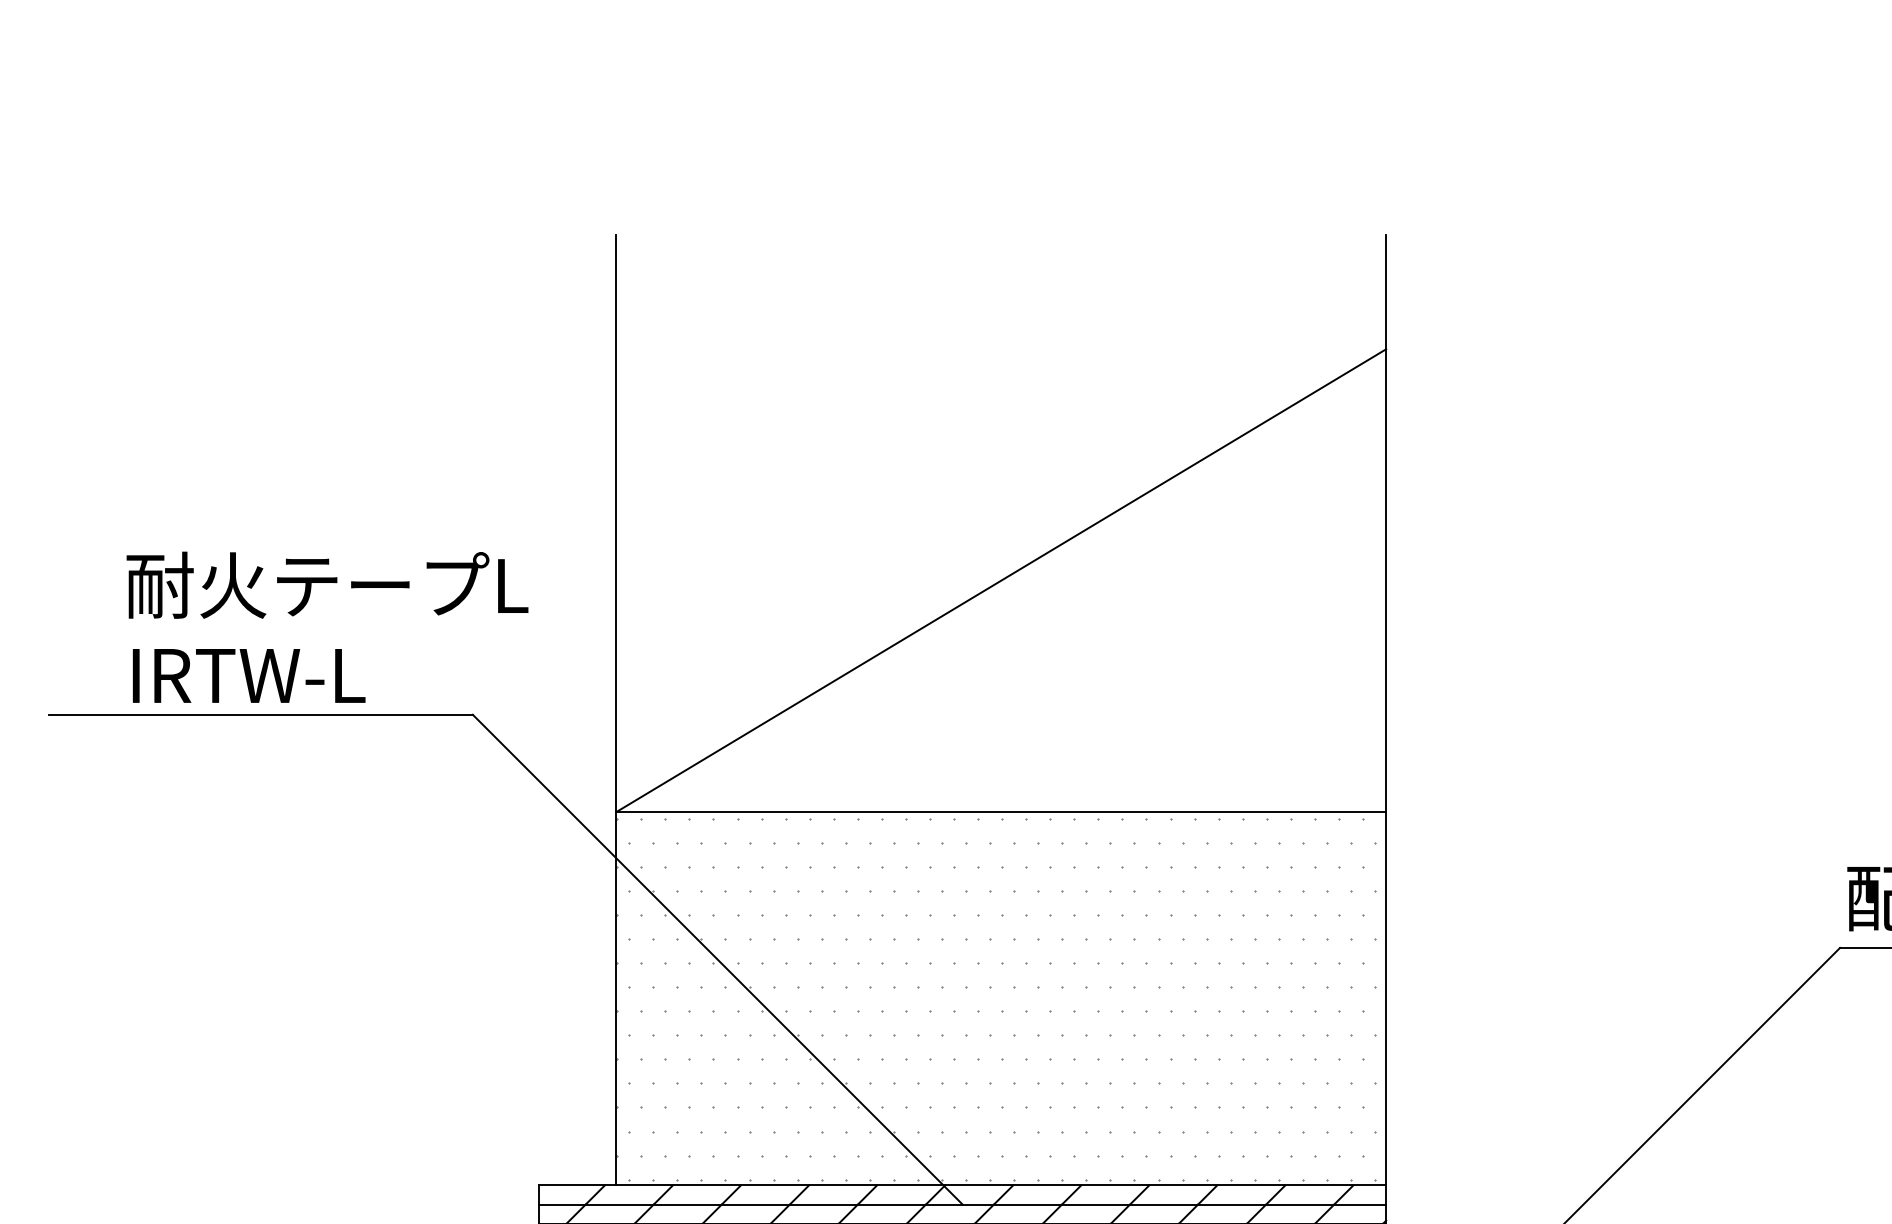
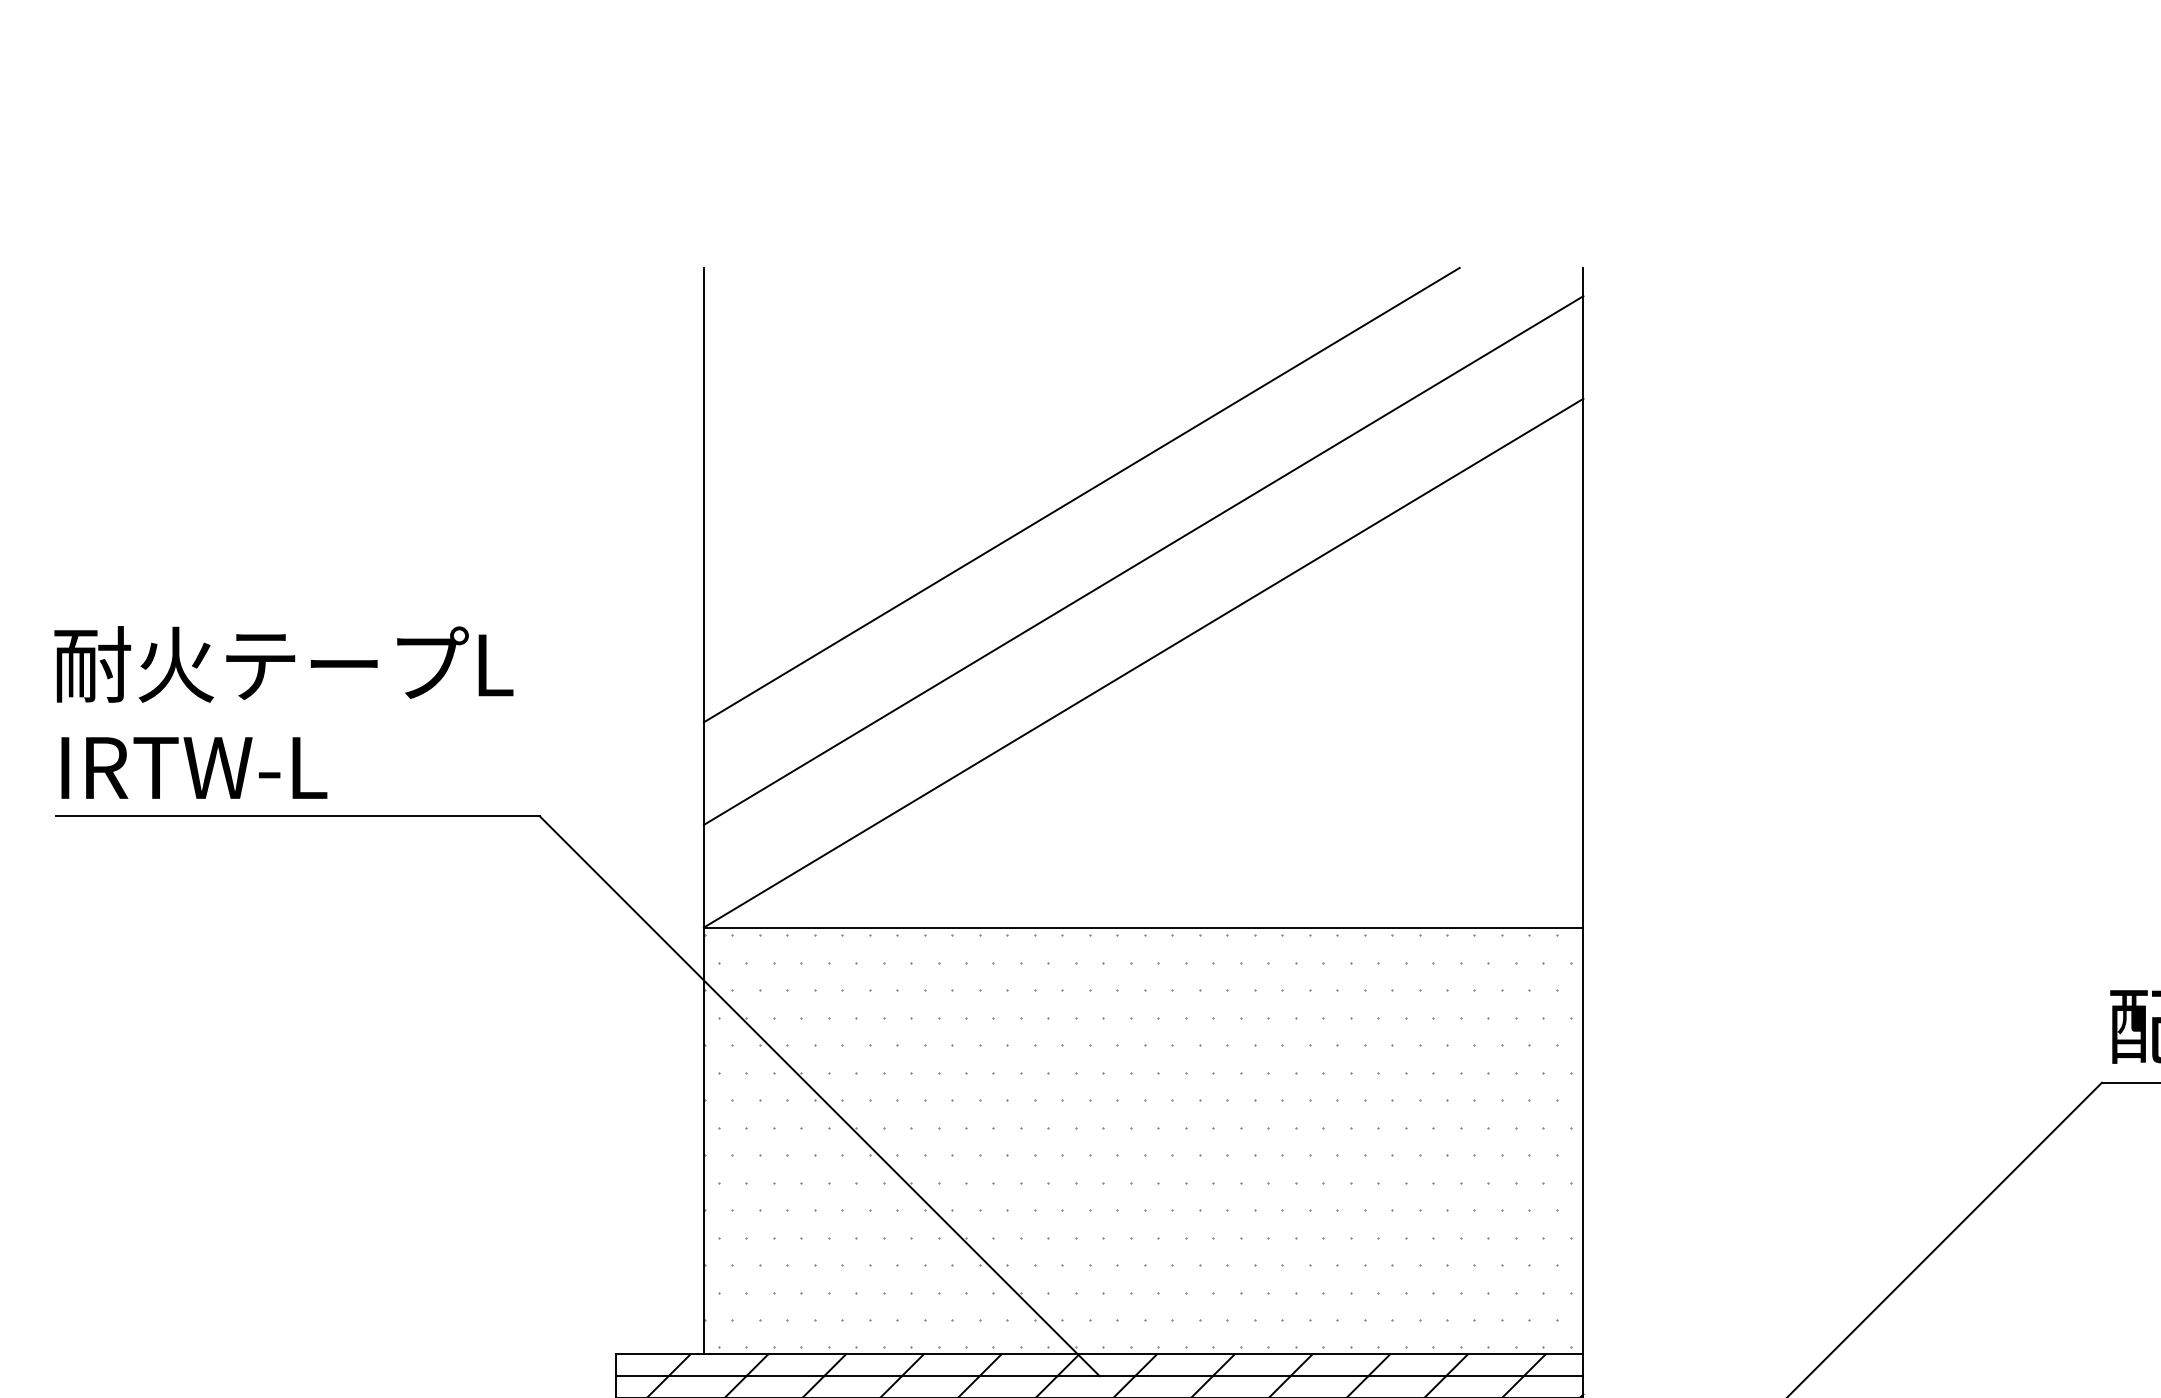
line: (946, 433) -> (1081, 494), added
line: (1001, 490) -> (1143, 560), added
text: (327, 627) -> (283, 712), moved

